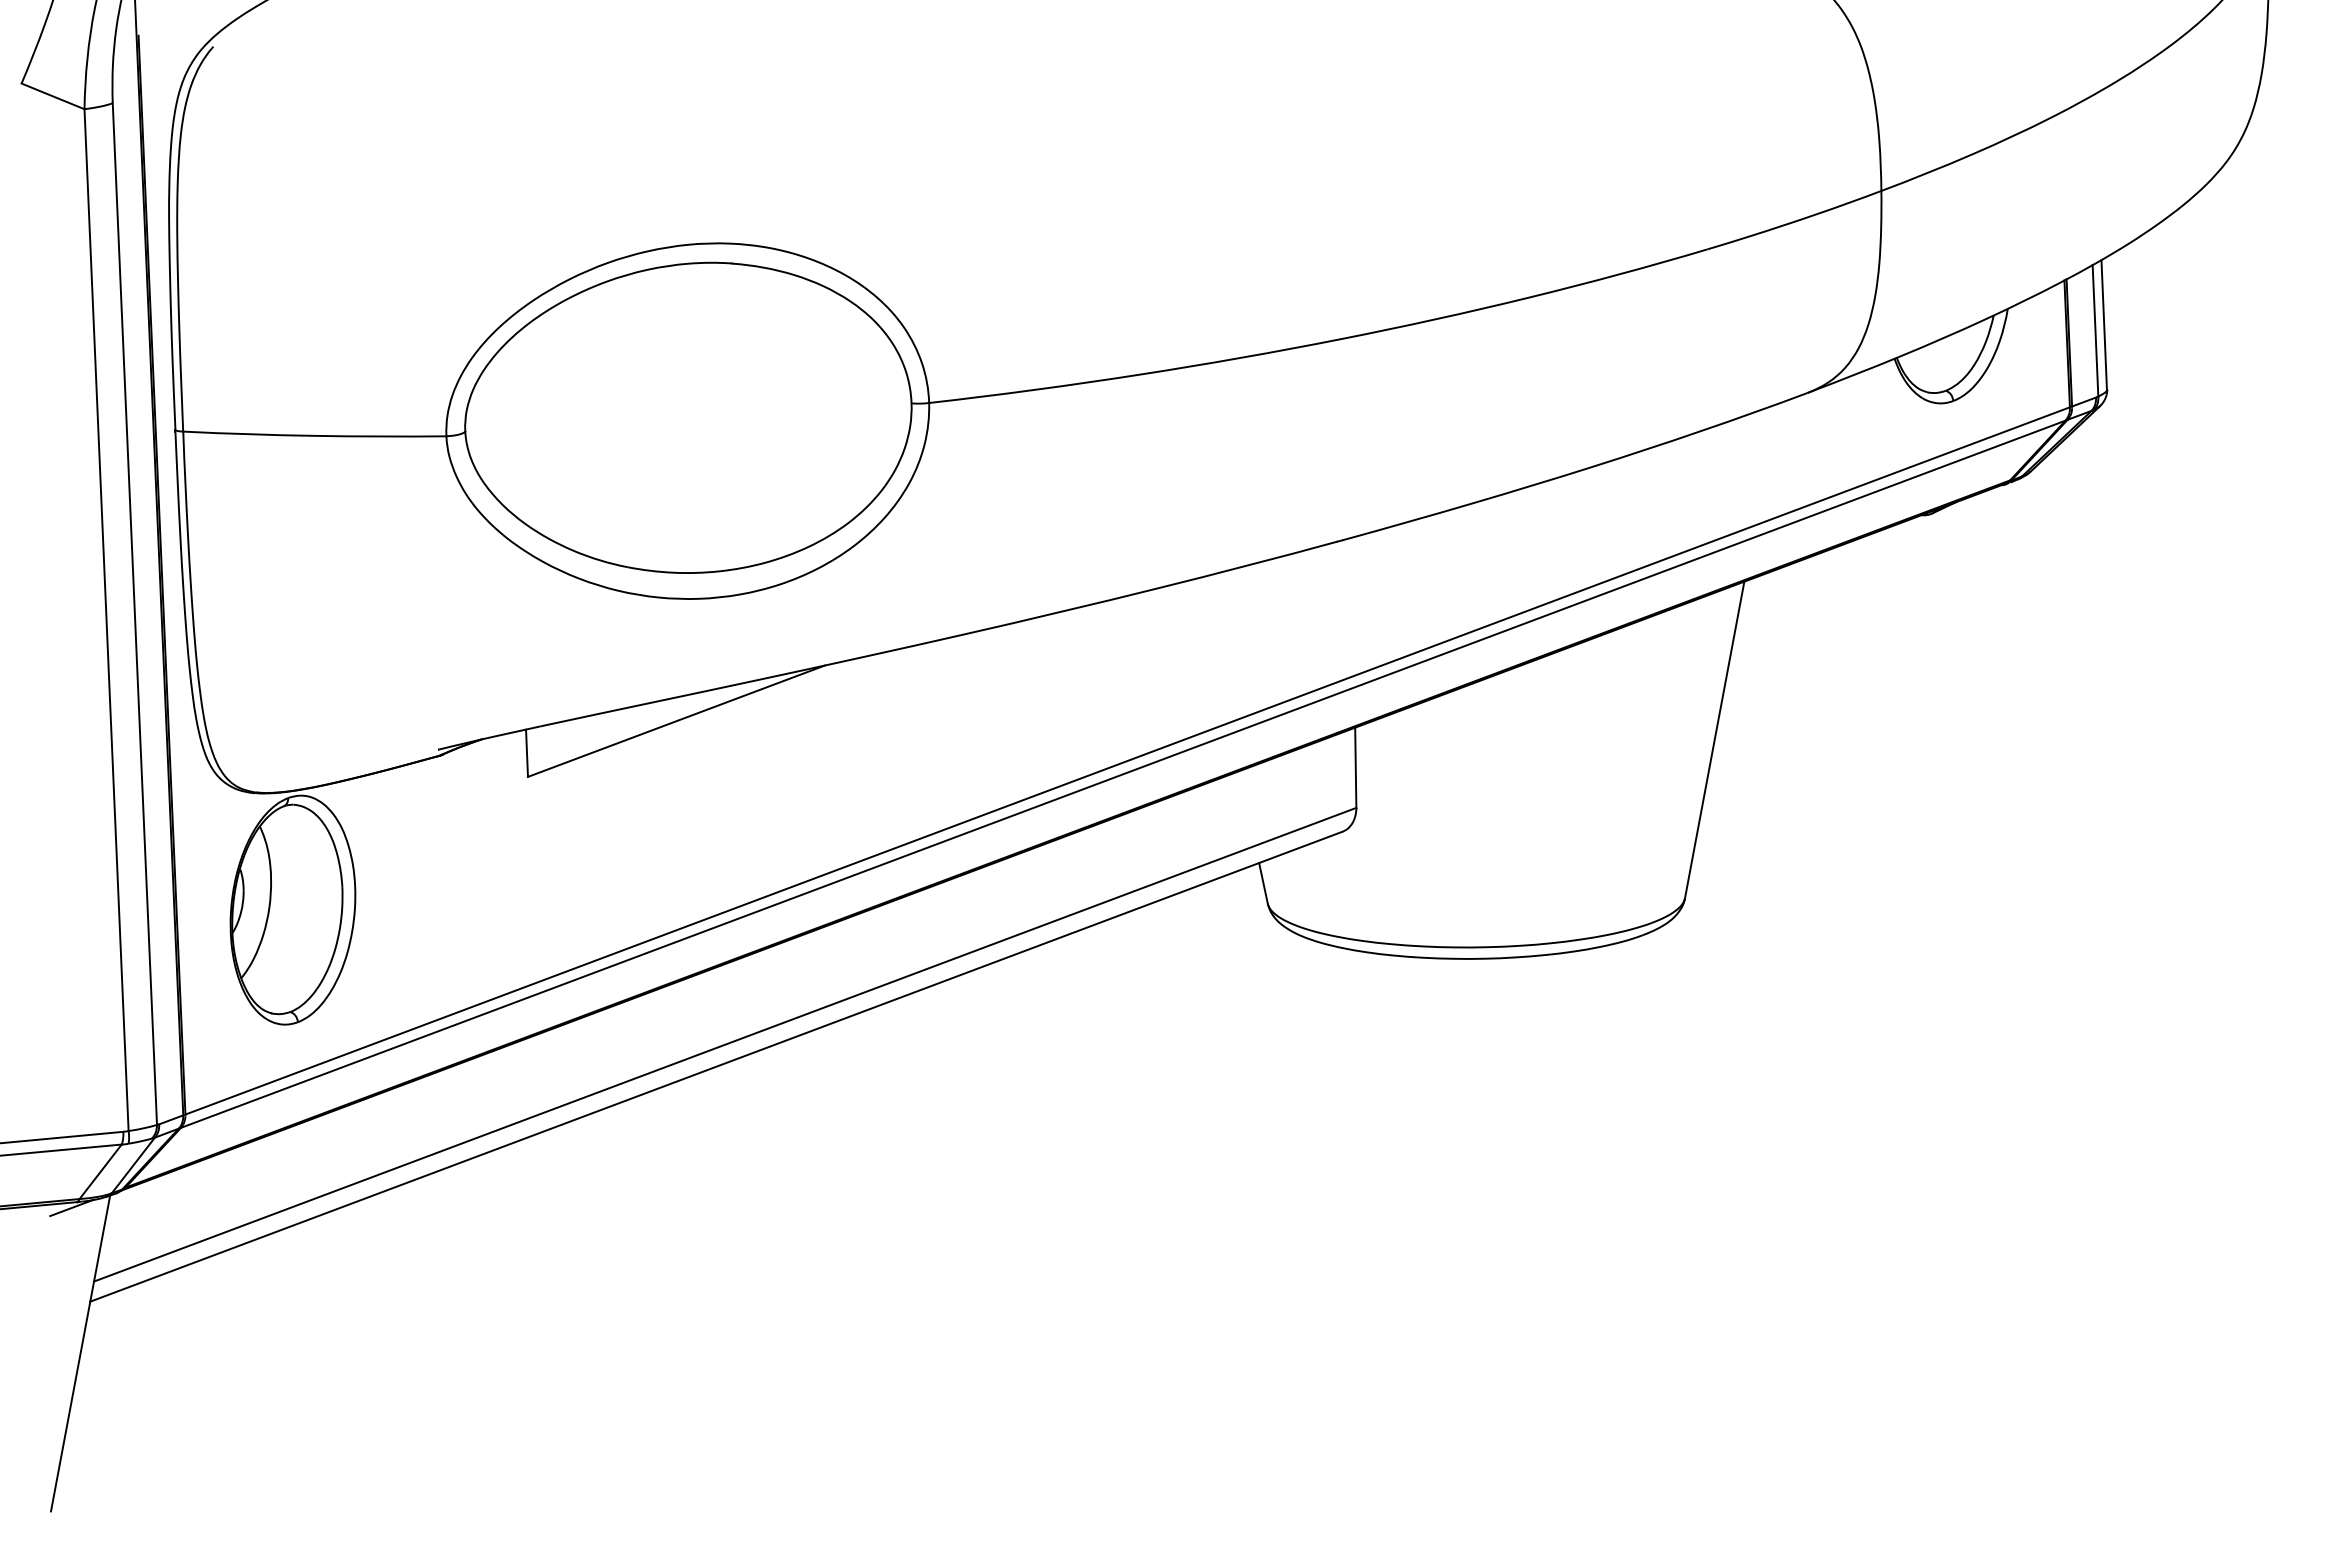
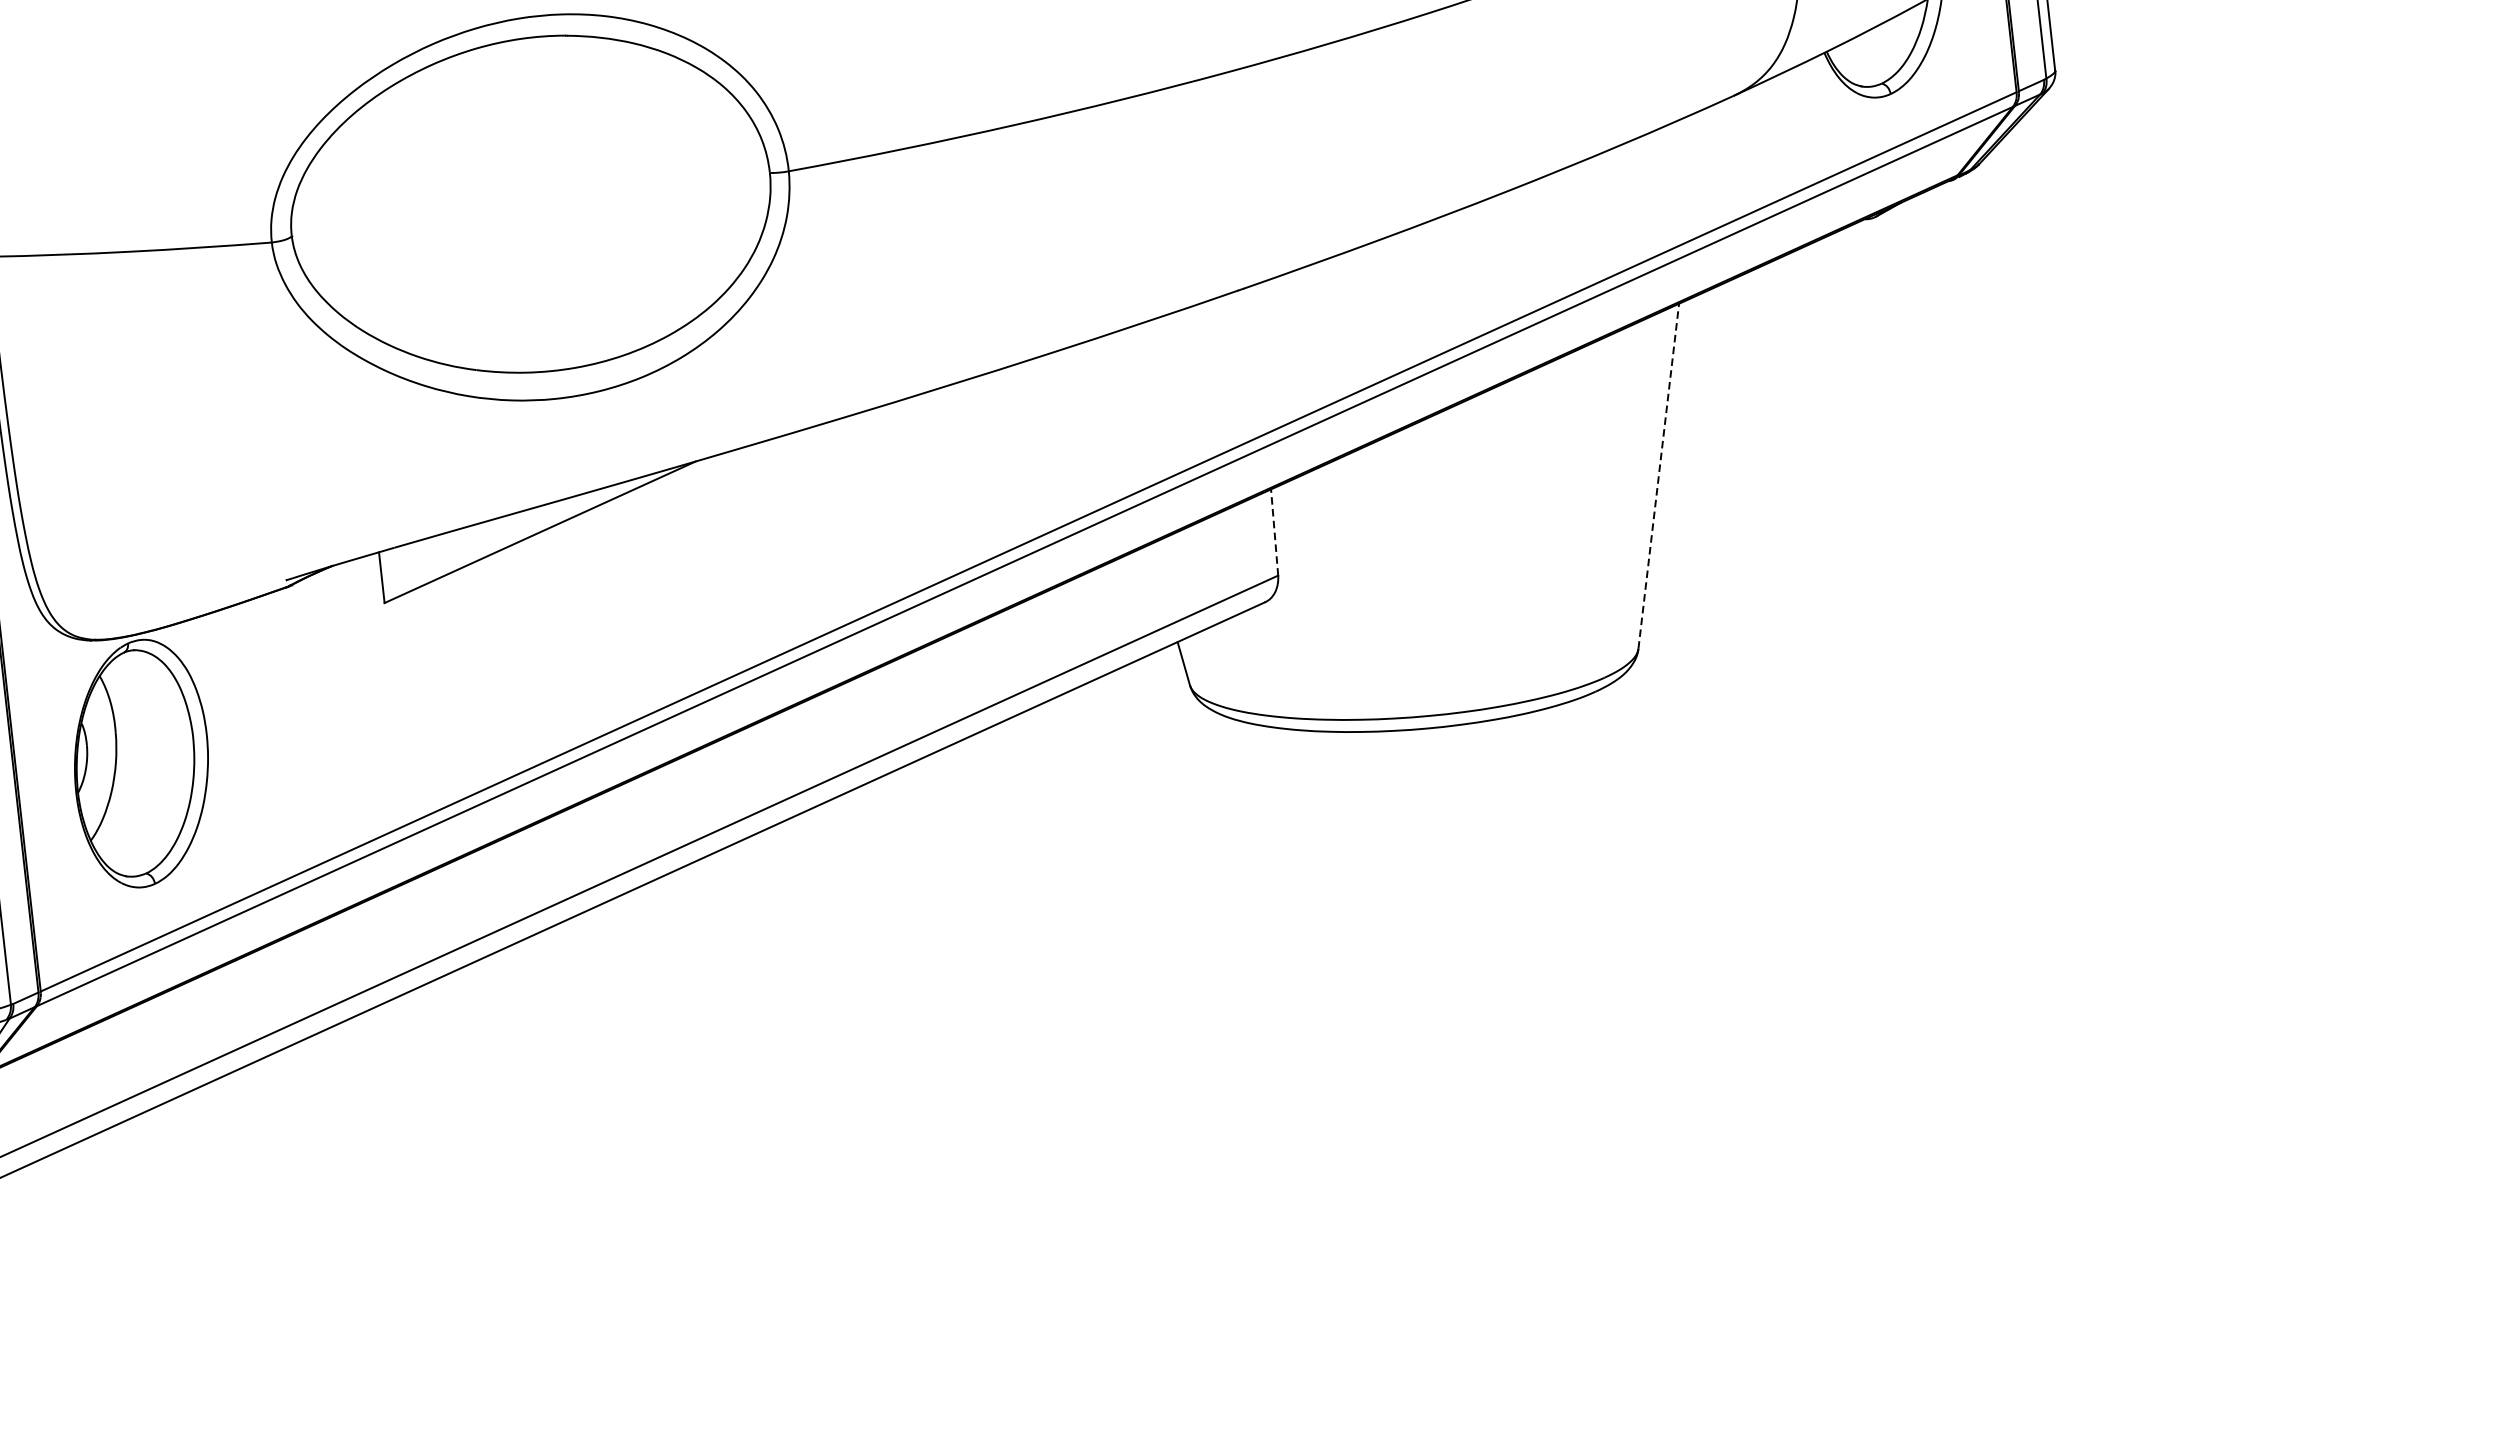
line: (1714, 739) -> (1658, 475), solid -> dashed
line: (1355, 767) -> (1274, 532), solid -> dashed

